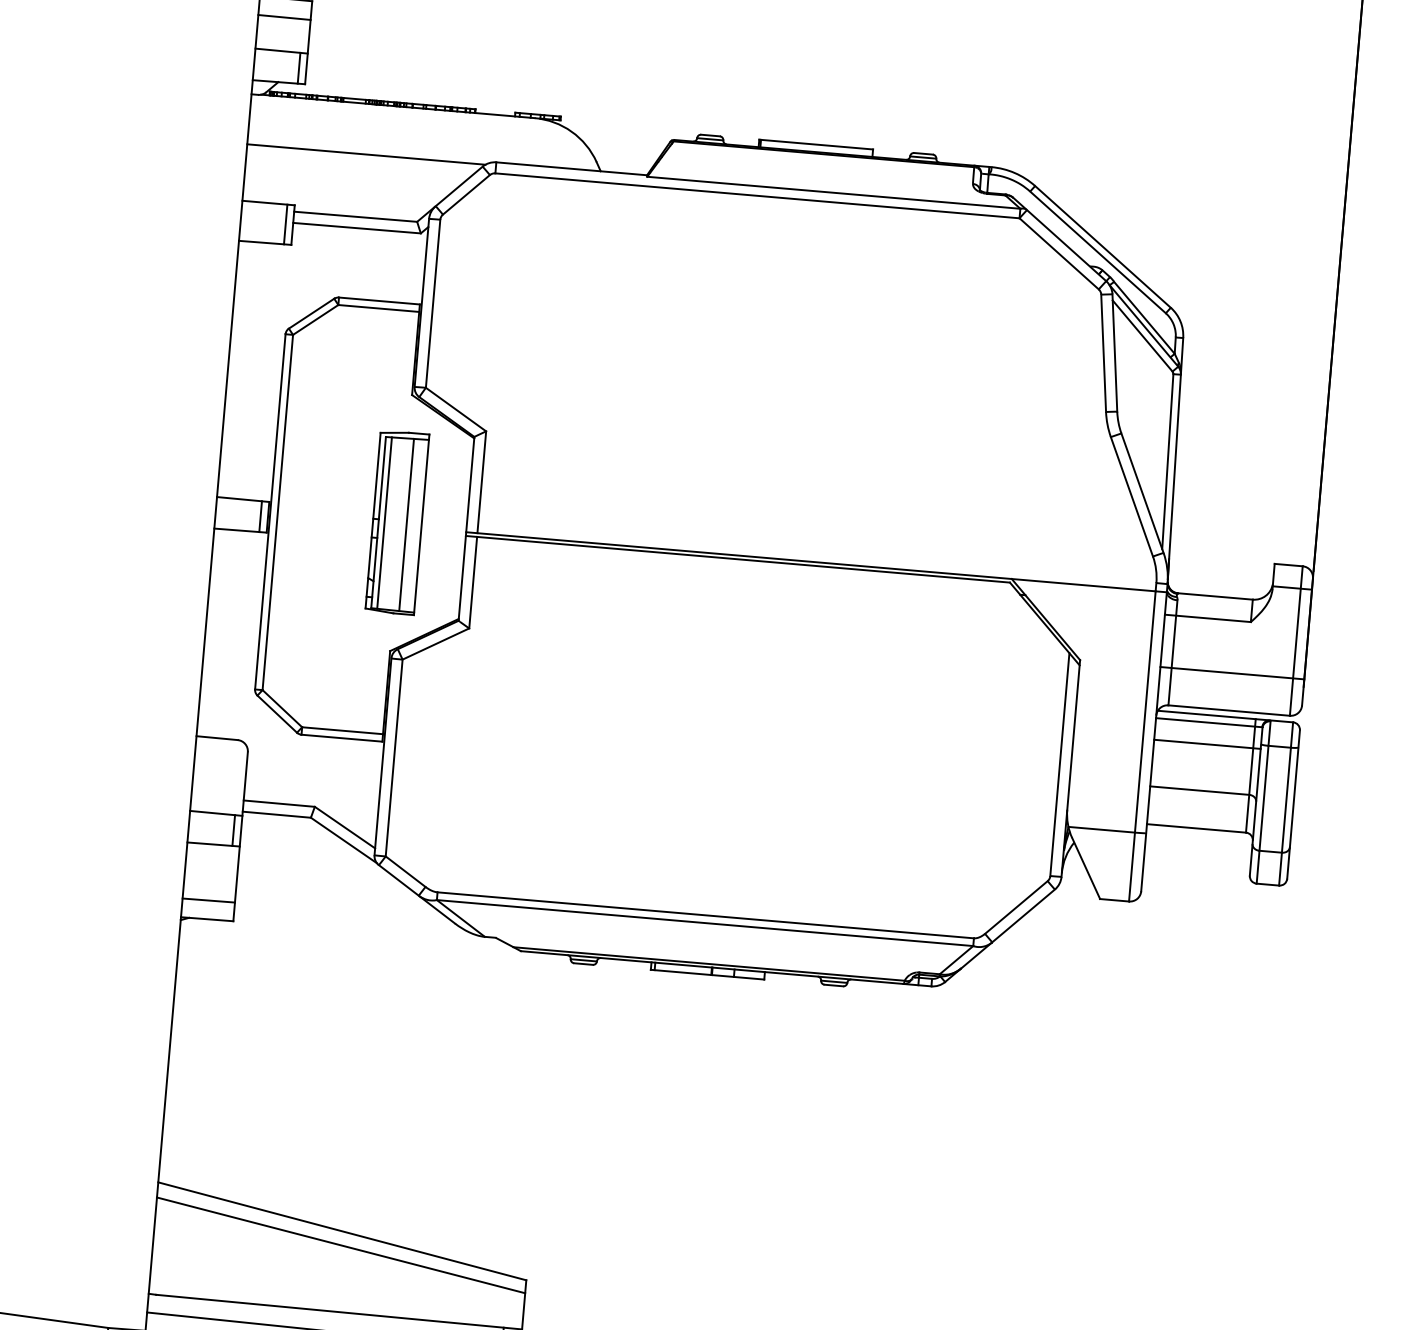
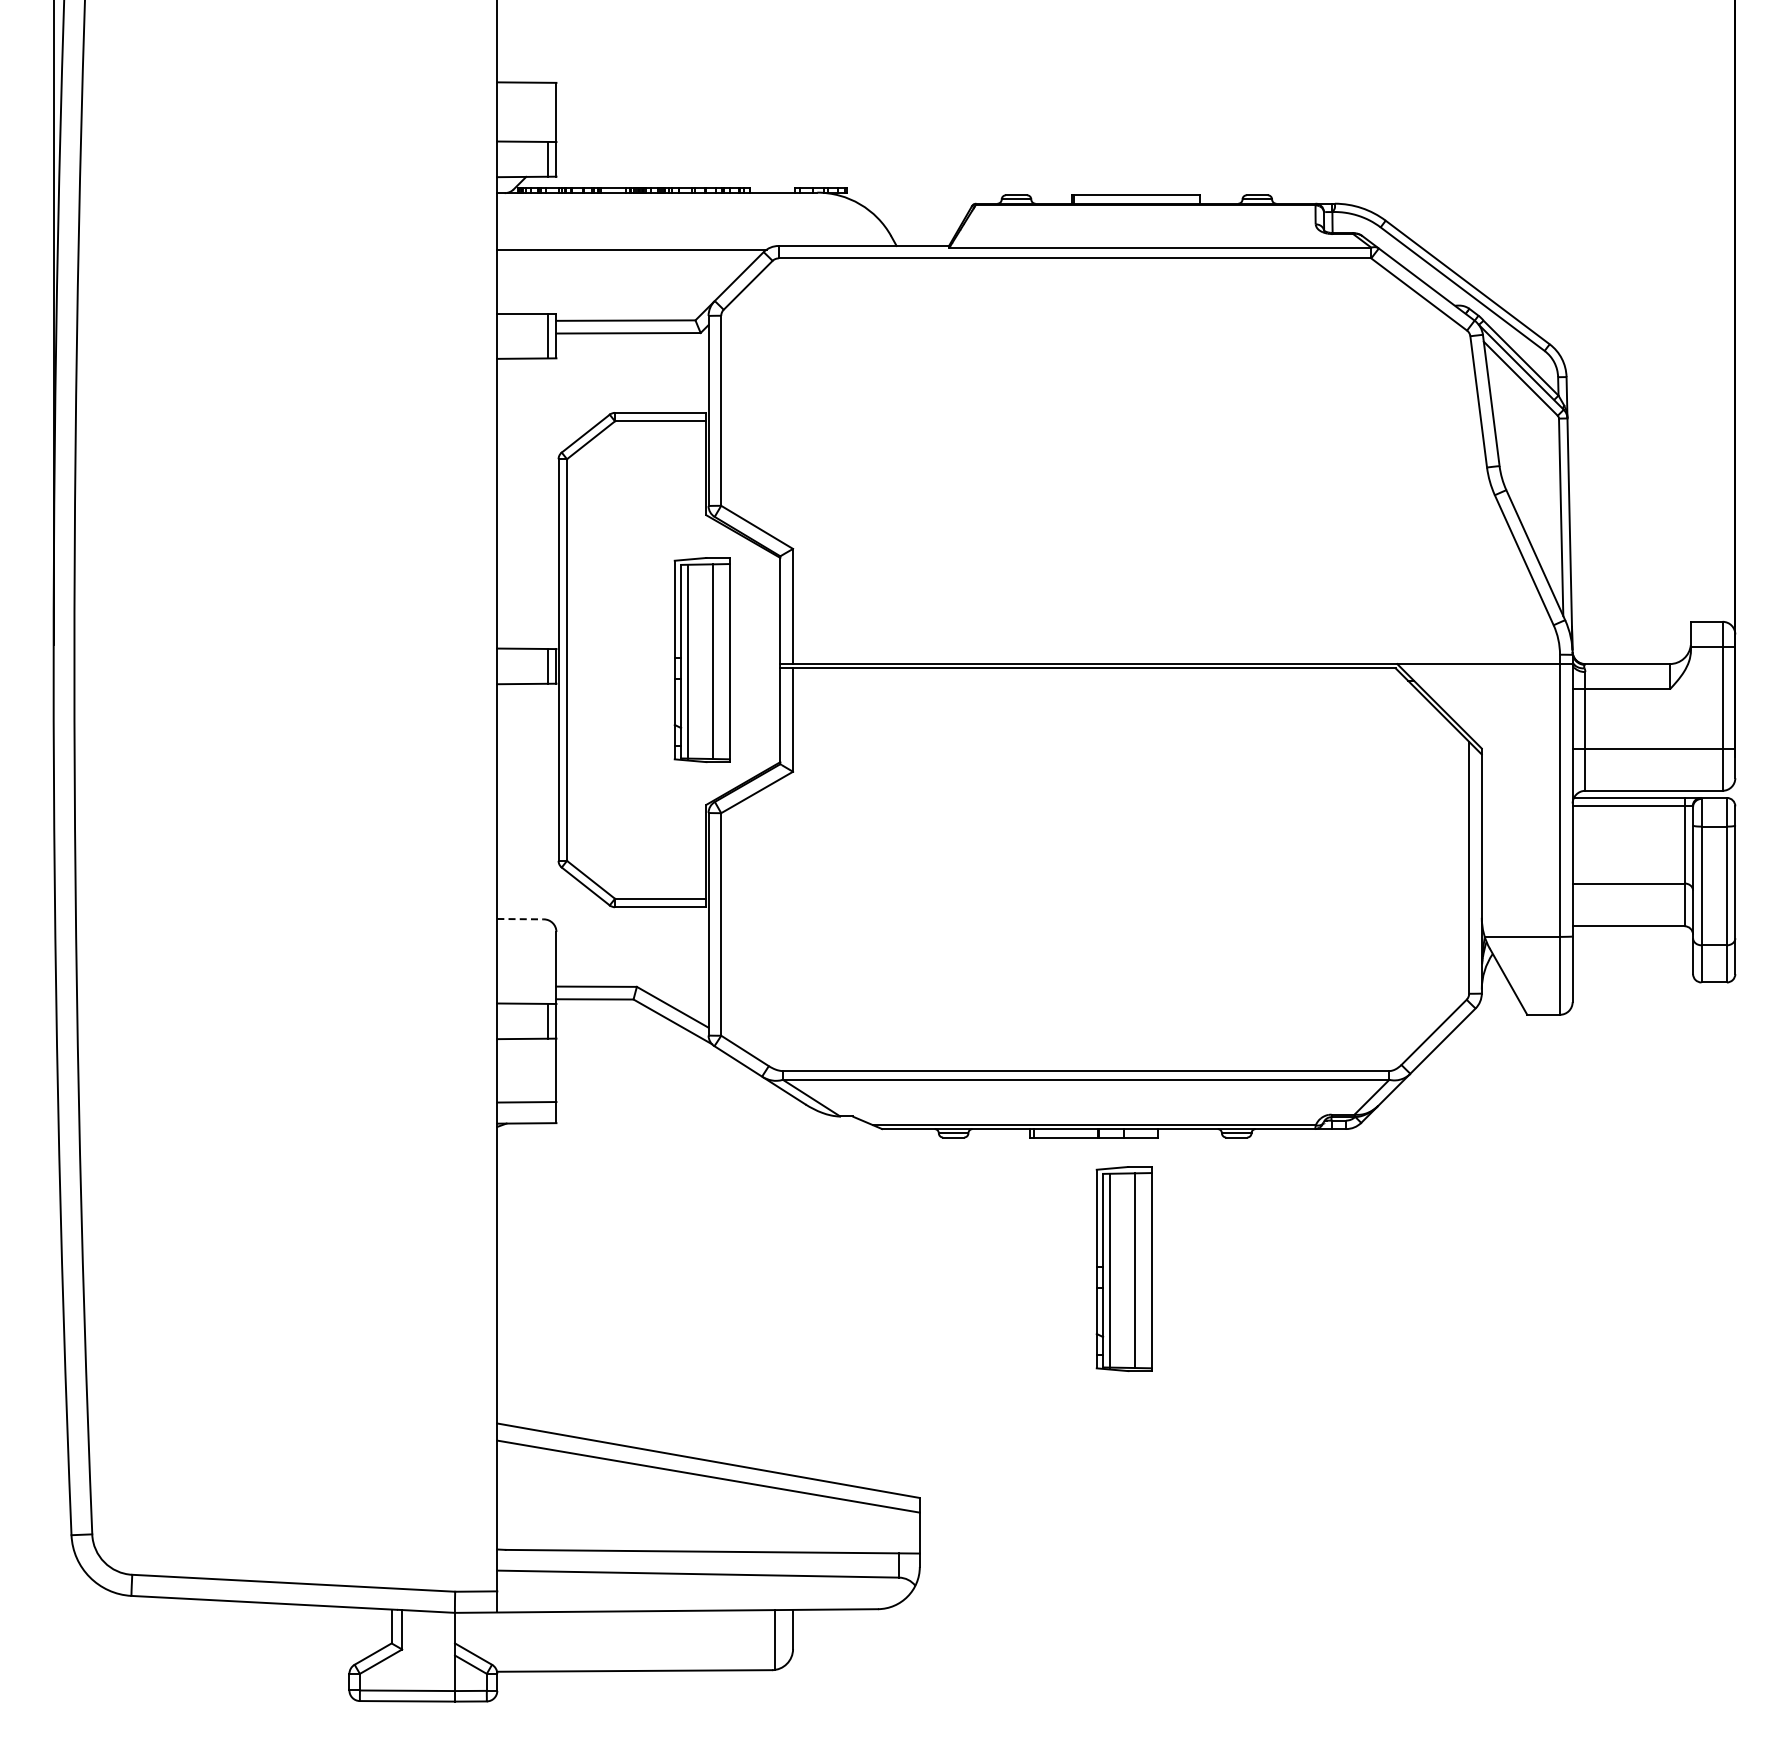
line: (284, 17) -> (526, 103), removed
line: (217, 738) -> (521, 919), solid -> dashed
line: (1207, 744) -> (1632, 830), removed
part: (723, 1092) -> (1123, 1268), added

